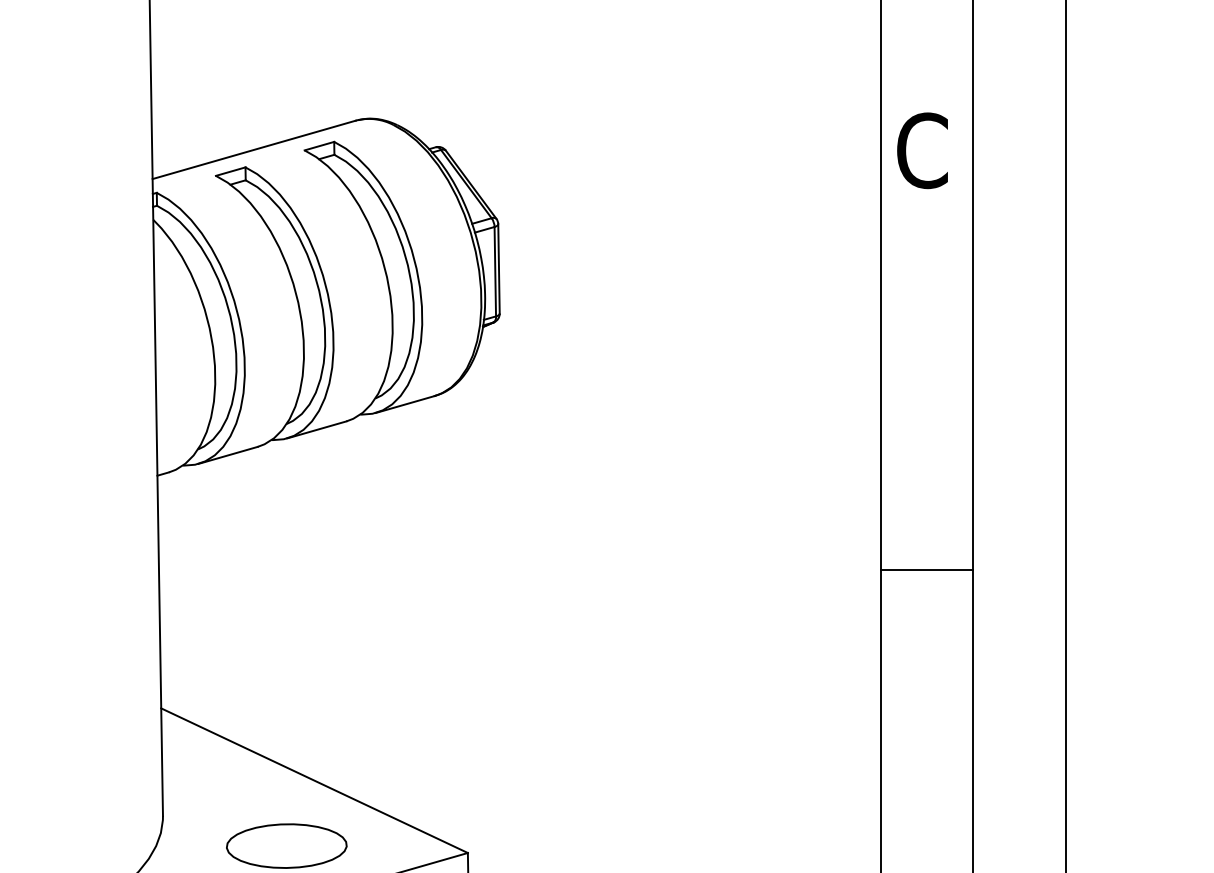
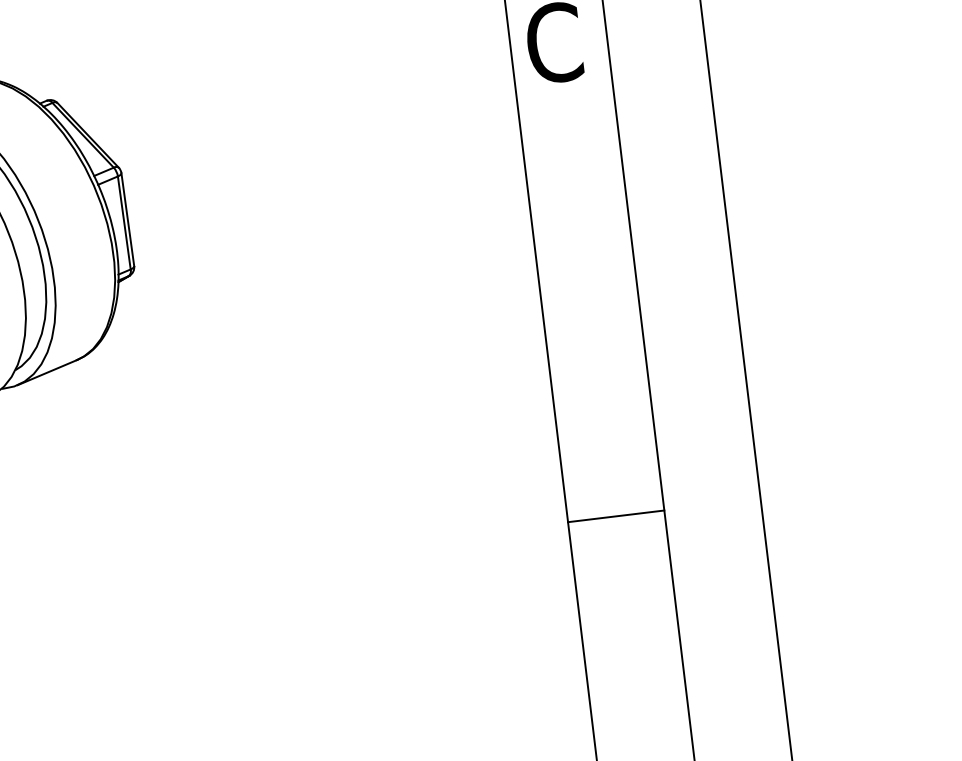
line: (926, 569) -> (615, 516), moved

